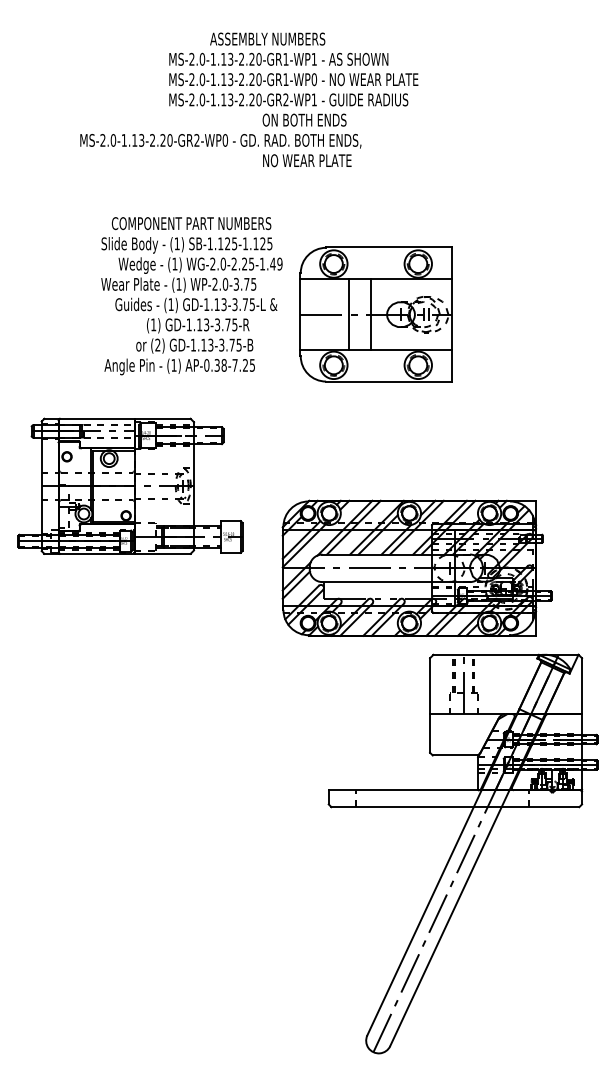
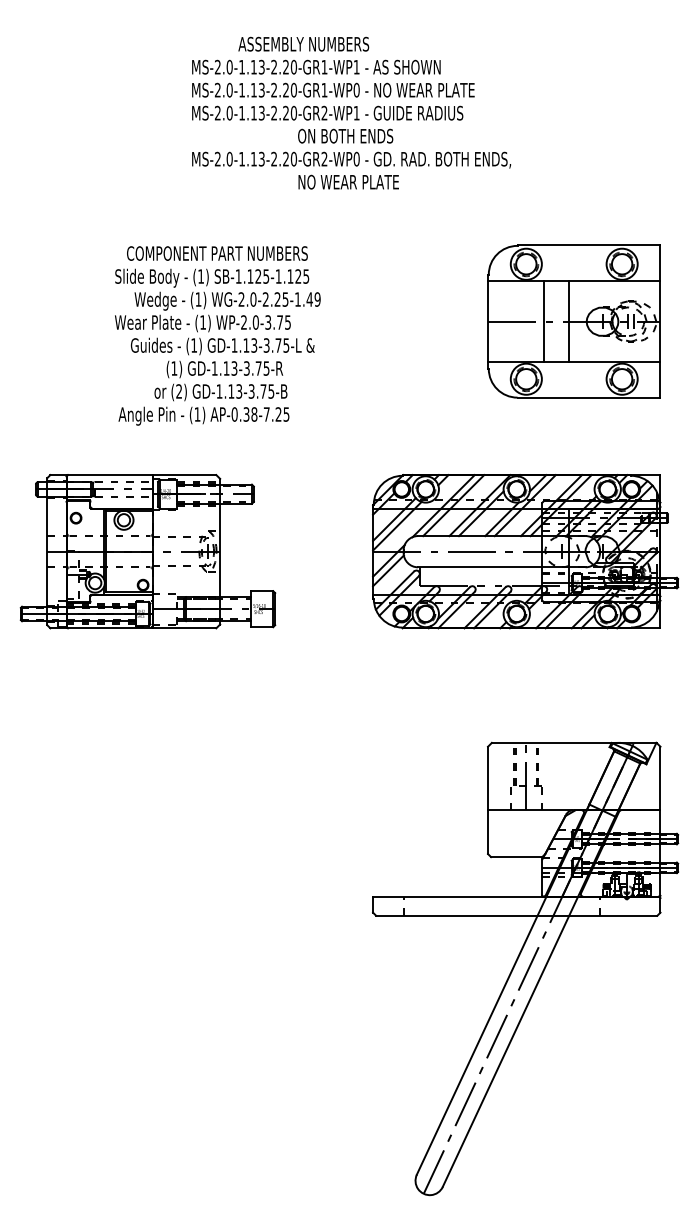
text: (220, 141) -> (351, 160), moved
part: (375, 314) -> (573, 321), moved
part: (416, 567) -> (524, 550), moved

